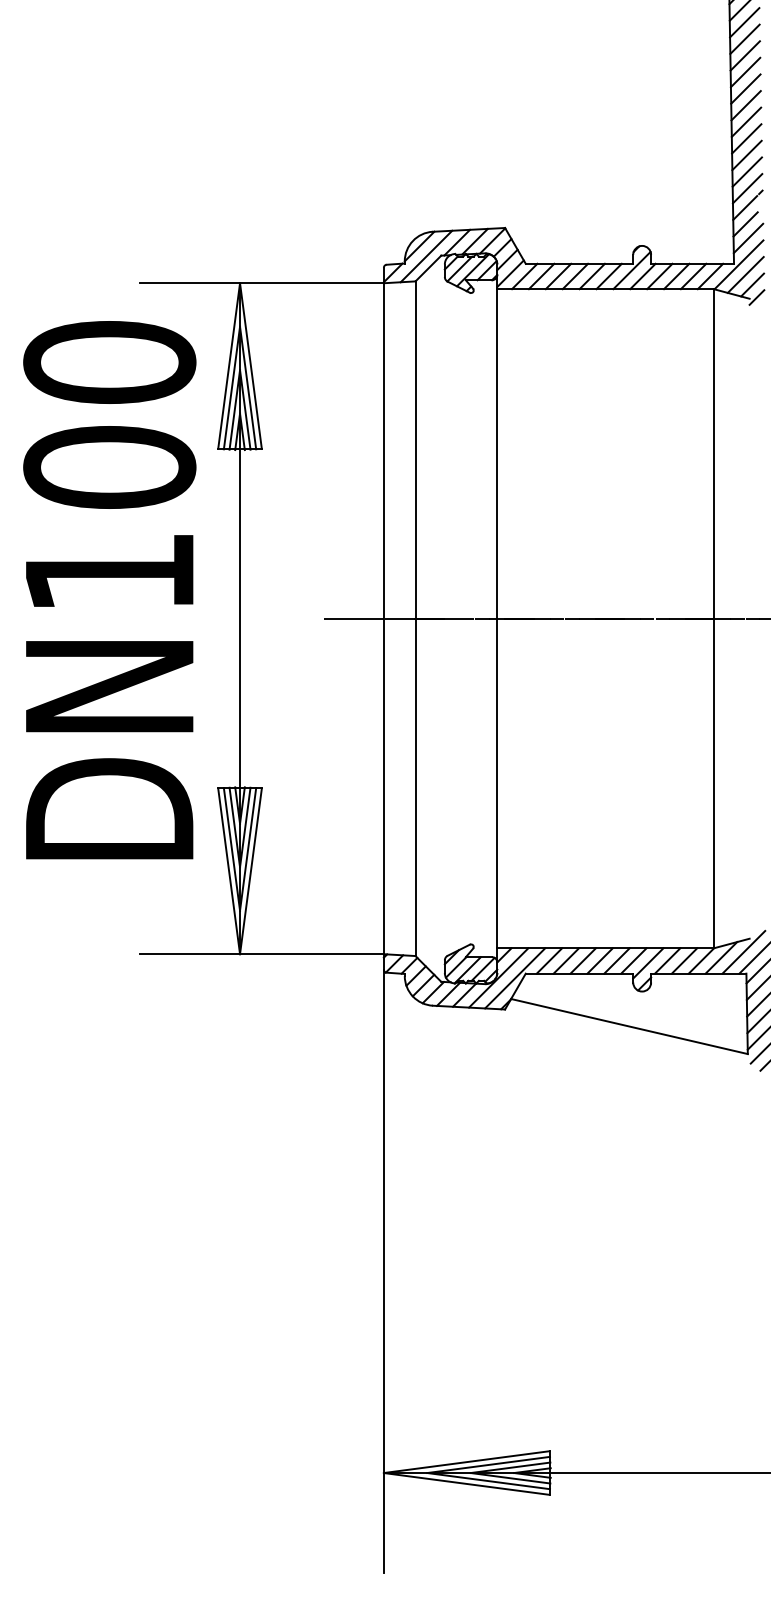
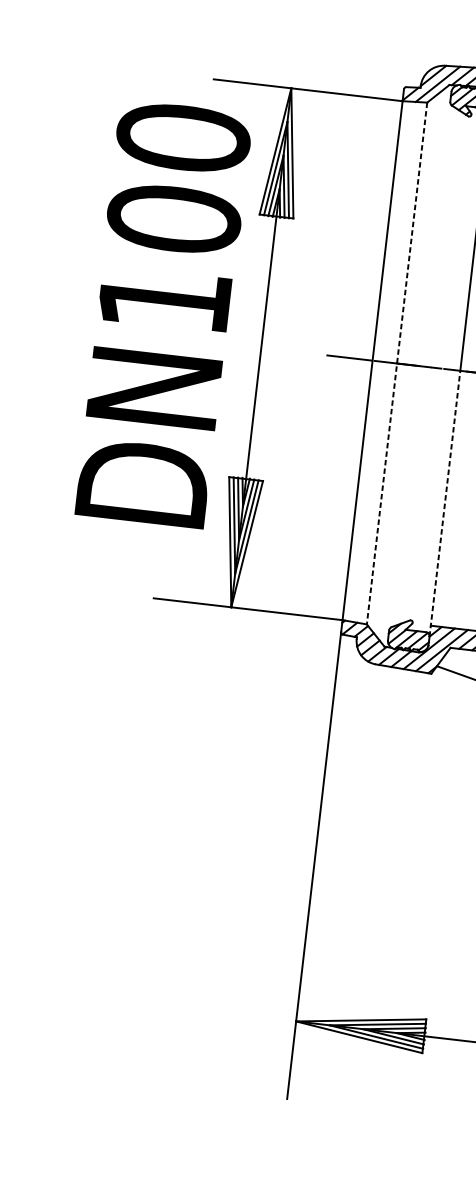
line: (415, 619) -> (396, 364), solid -> dashed
line: (497, 790) -> (445, 503), solid -> dashed

